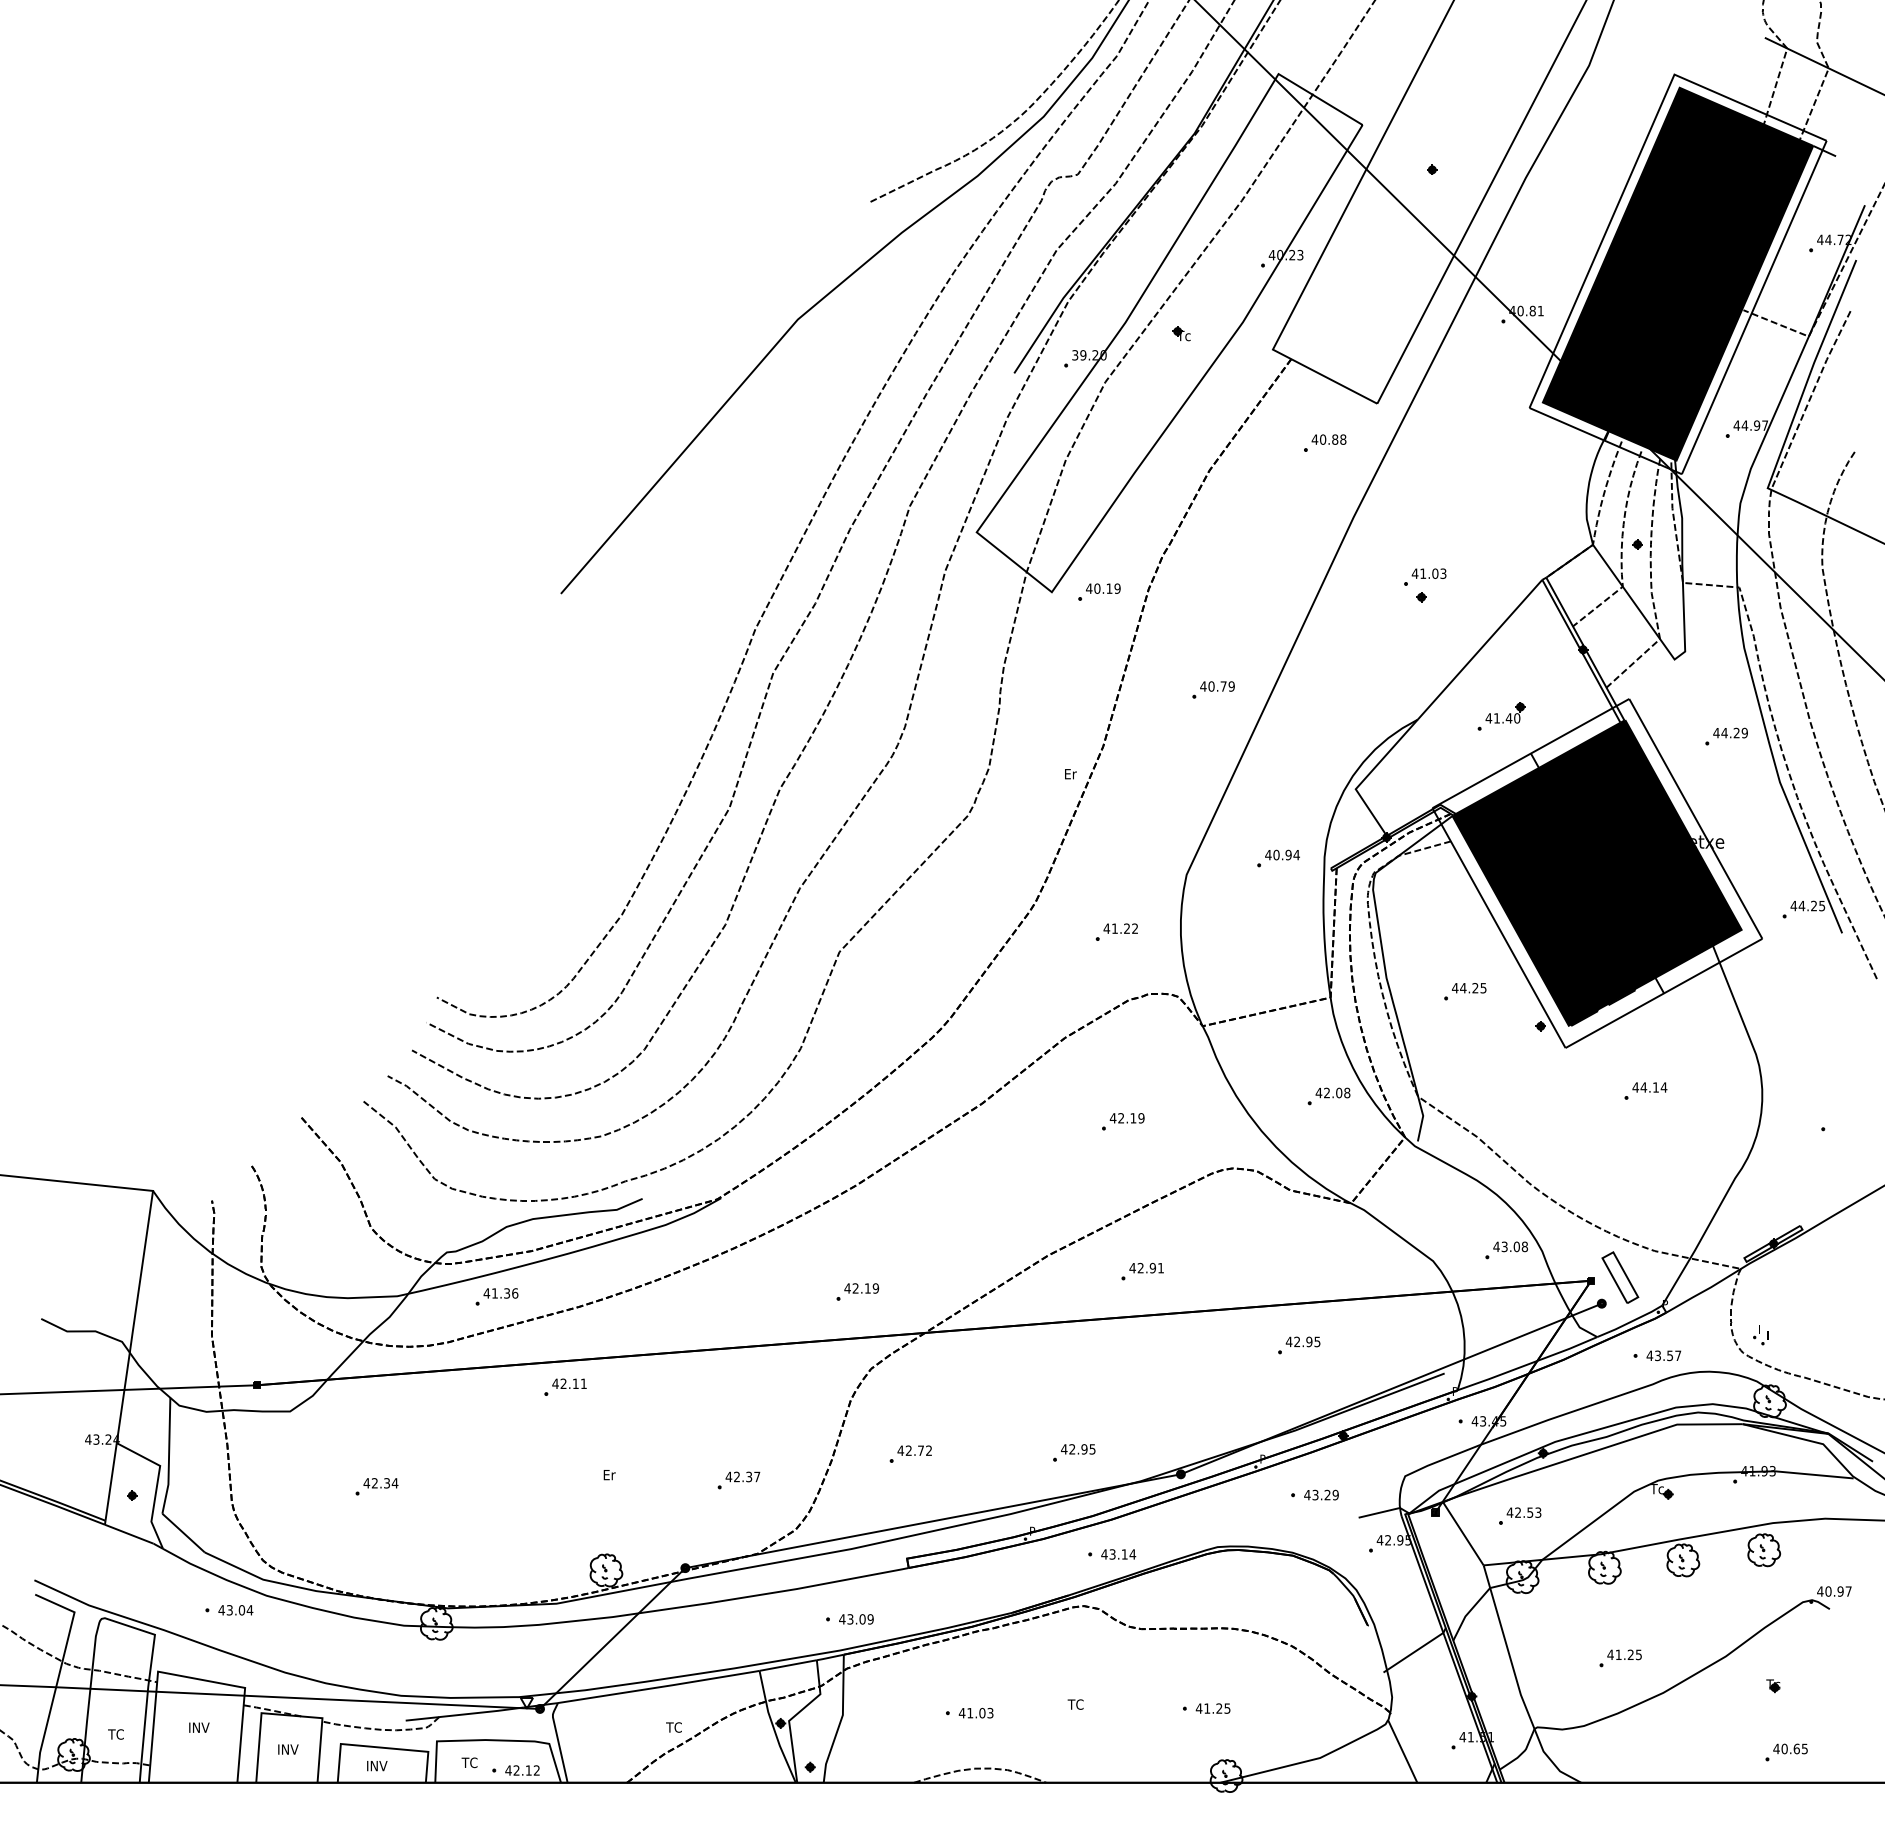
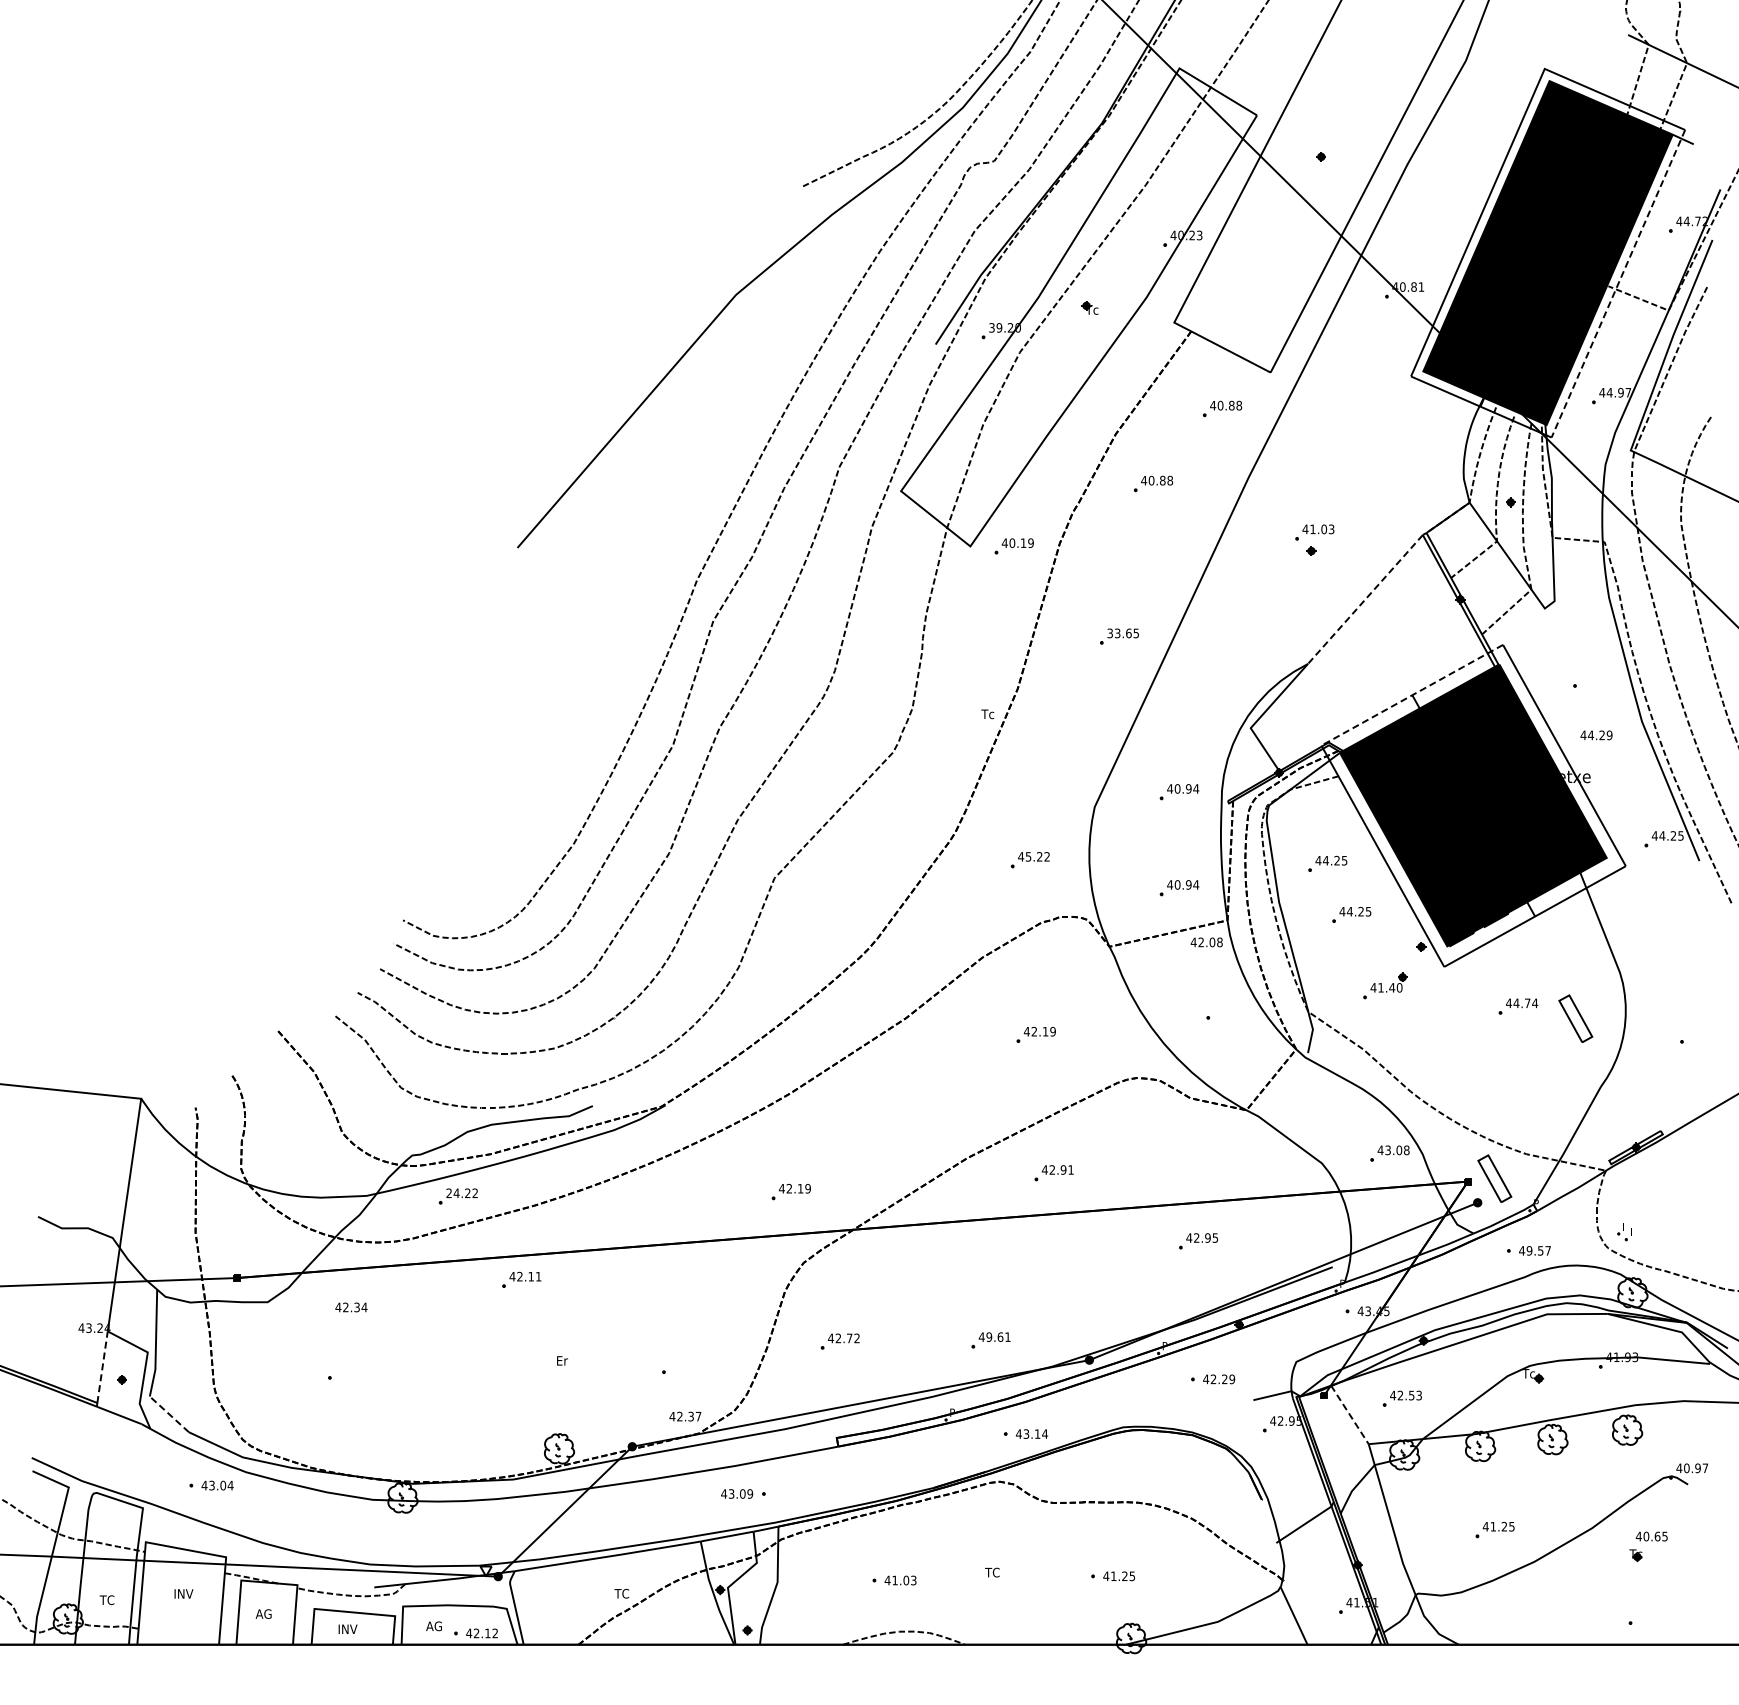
line: (1754, 307) -> (1618, 283), solid -> dashed
part: (1250, 524) -> (1153, 483), added
line: (1480, 649) -> (1365, 599), solid -> dashed
text: (1217, 686) -> (1123, 633), 40.79 -> 33.65
part: (1501, 715) -> (1385, 985), moved
text: (1730, 733) -> (1596, 735), moved
line: (1531, 753) -> (1412, 695), solid -> dashed
text: (1070, 774) -> (987, 714), Er -> Tc
text: (1114, 928) -> (1028, 856), 41.22 -> 45.22
part: (1438, 935) -> (1327, 863), added
part: (1278, 963) -> (1179, 888), added
text: (1655, 1087) -> (1527, 1003), 44.14 -> 44.74
text: (1332, 1093) -> (1206, 942), moved
part: (1707, 1103) -> (1575, 1018), added
text: (501, 1293) -> (462, 1193), 41.36 -> 24.22
text: (1657, 1355) -> (1529, 1250), 43.57 -> 49.57
text: (1082, 1448) -> (998, 1336), 42.95 -> 49.61
text: (743, 1476) -> (685, 1416), moved
line: (111, 1481) -> (102, 1366), solid -> dashed
text: (380, 1483) -> (351, 1307), moved
text: (1315, 1495) -> (1213, 1379), 43.29 -> 42.29
line: (183, 1533) -> (169, 1414), solid -> dashed
line: (1462, 1533) -> (1349, 1414), solid -> dashed
text: (856, 1618) -> (737, 1493), moved
text: (287, 1748) -> (265, 1613), INV -> AG
text: (1790, 1748) -> (1651, 1536), moved
text: (469, 1763) -> (433, 1626), TC -> AG

